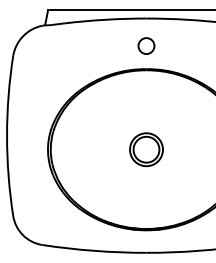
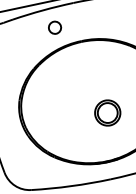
circle: (146, 45) -> (54, 27), moved
part: (146, 149) -> (107, 112), moved

